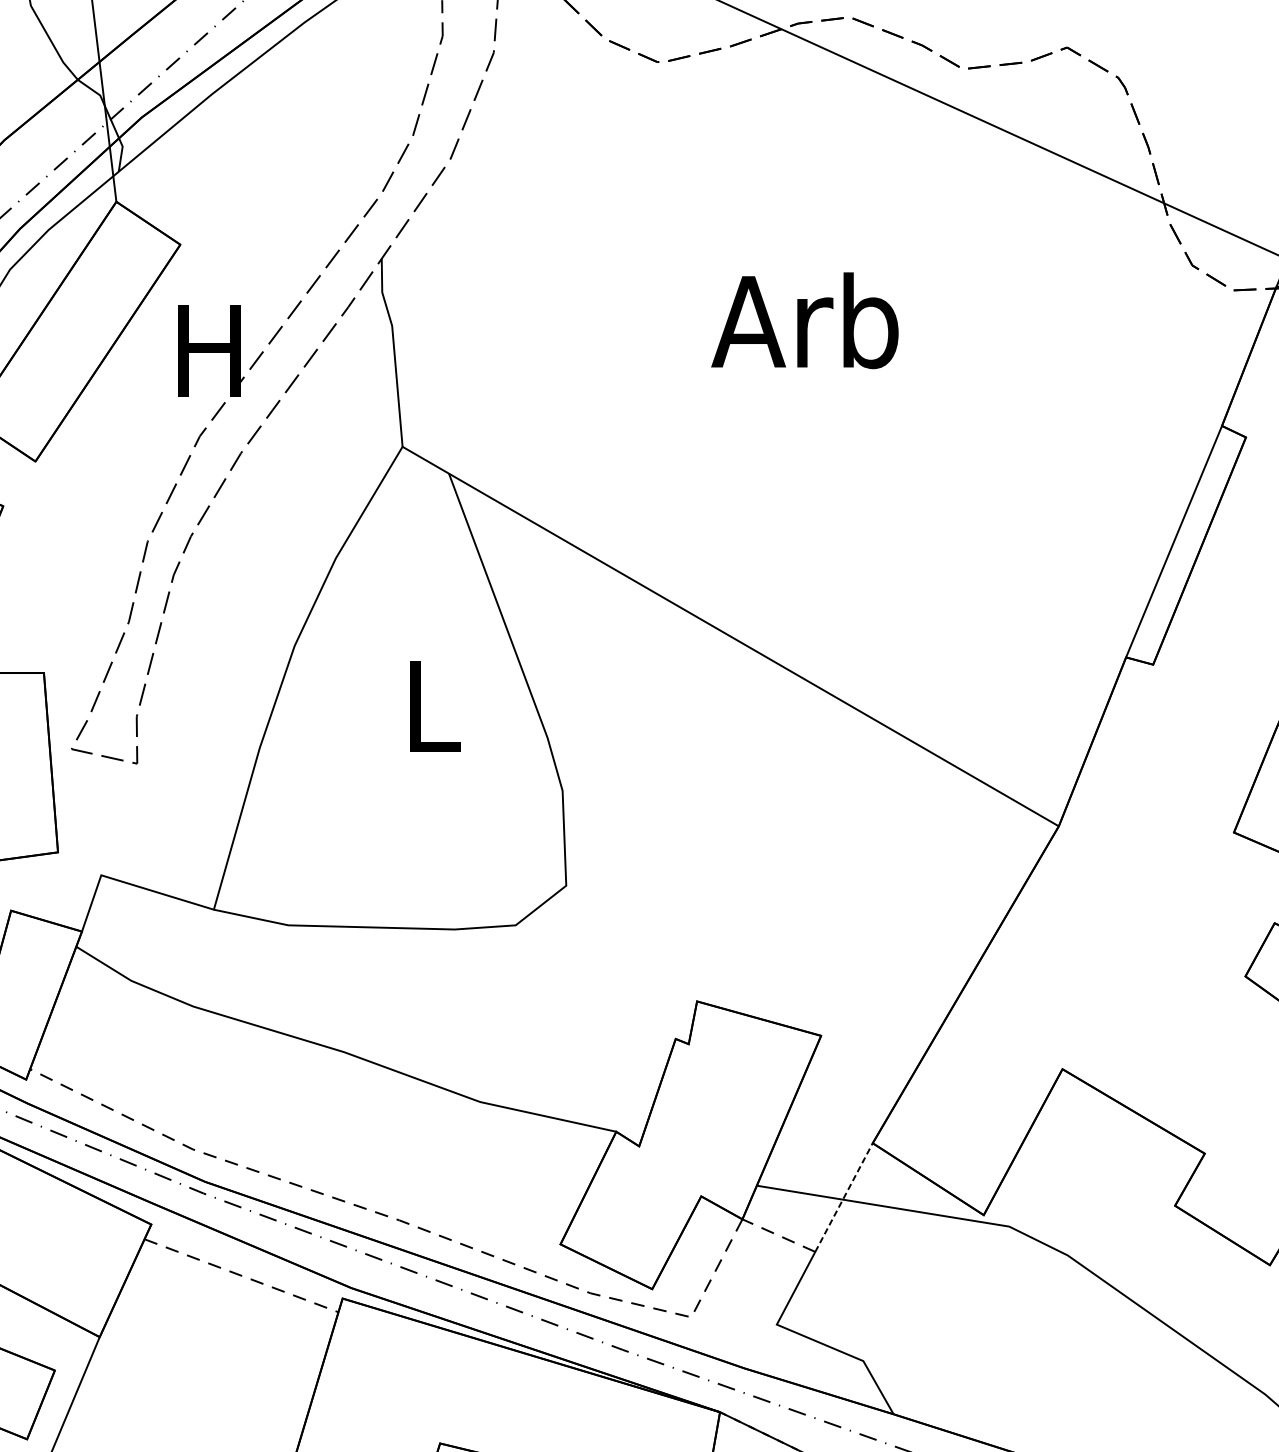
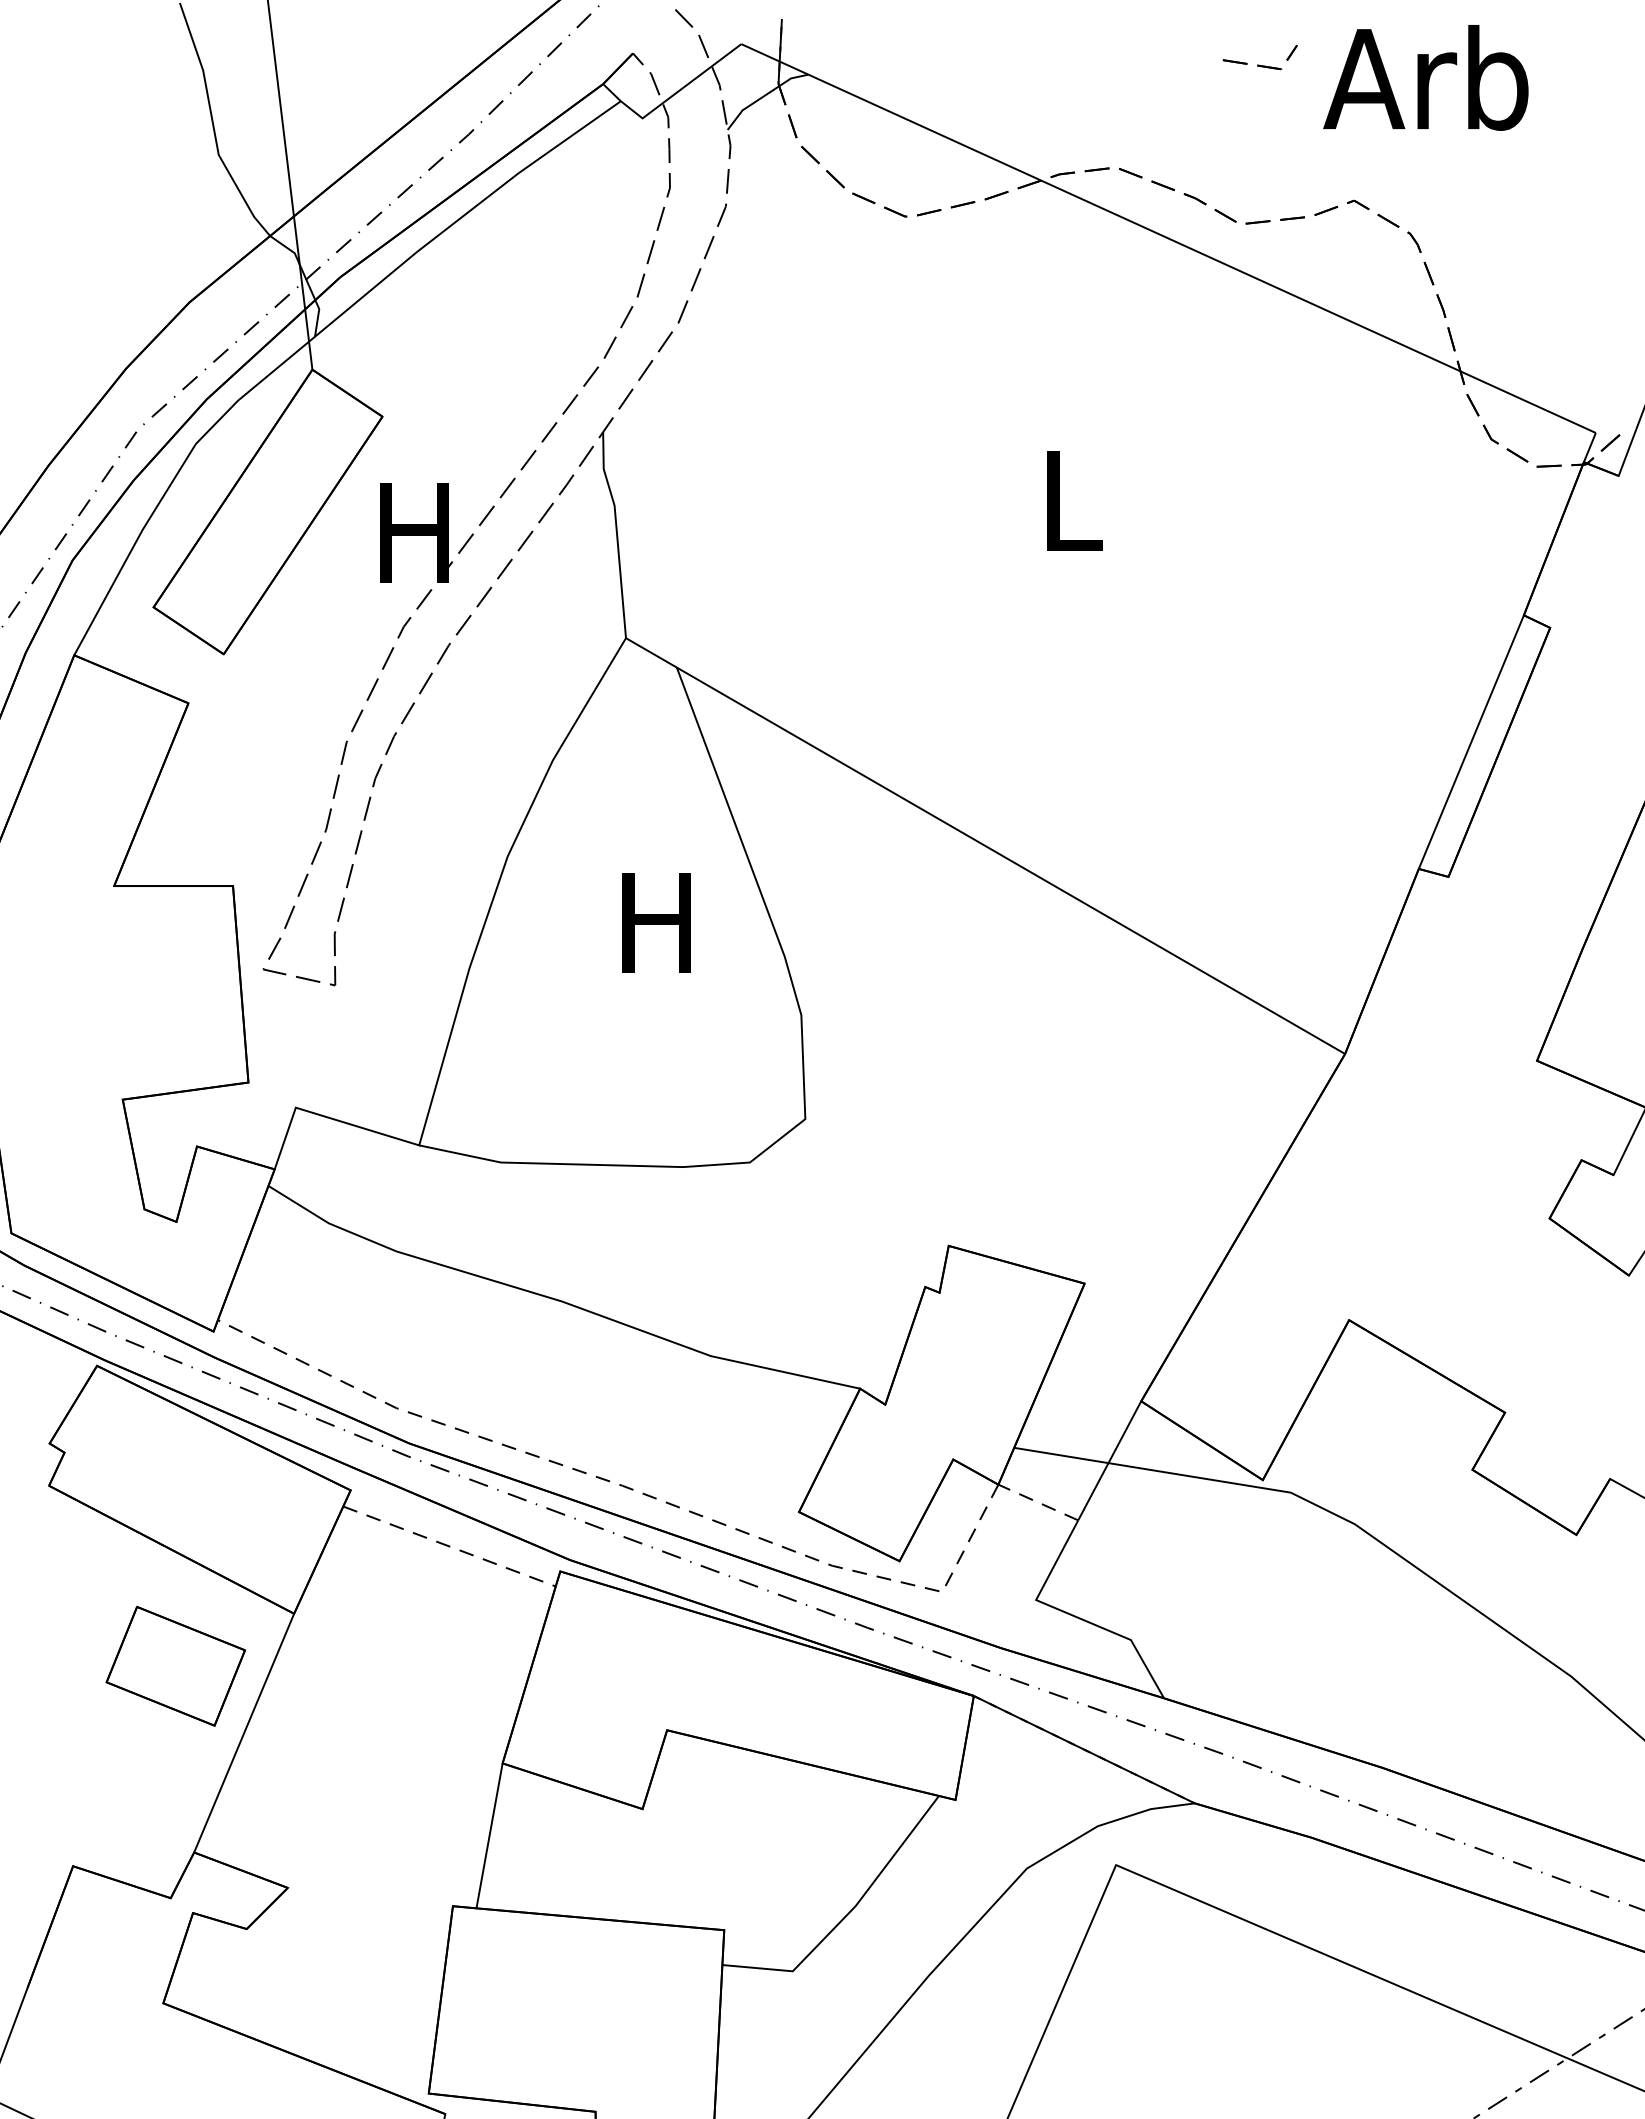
text: (804, 321) -> (1066, 500), Arb -> L
text: (430, 706) -> (656, 922), L -> H
line: (843, 1197) -> (1109, 1460), dashed -> solid

